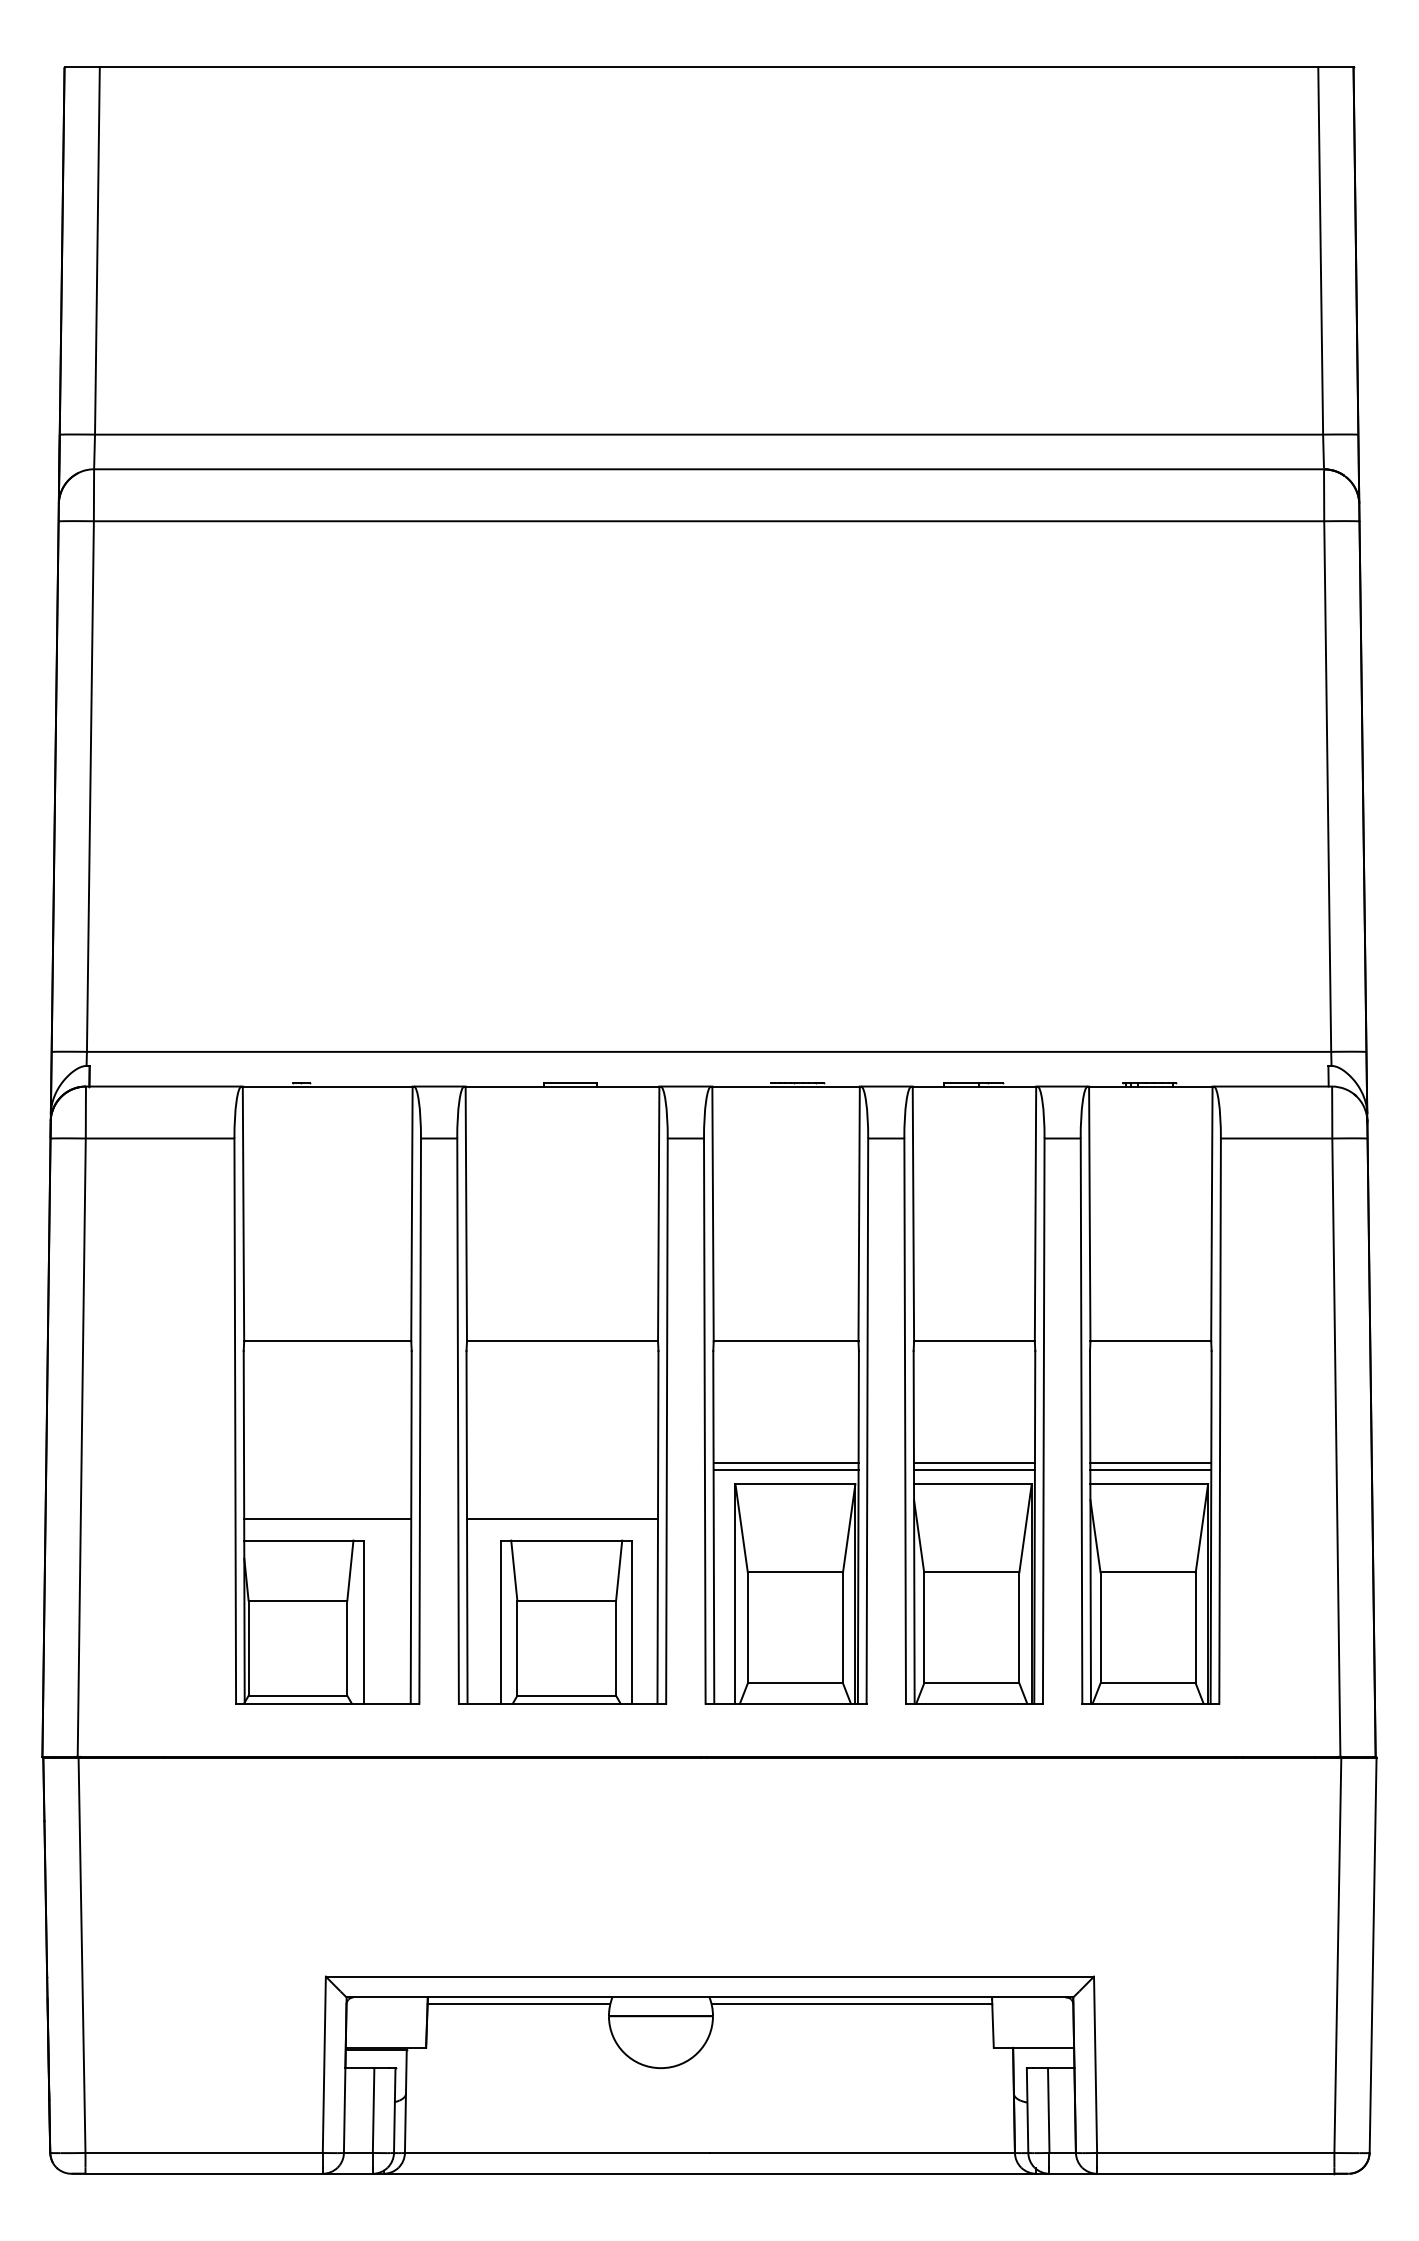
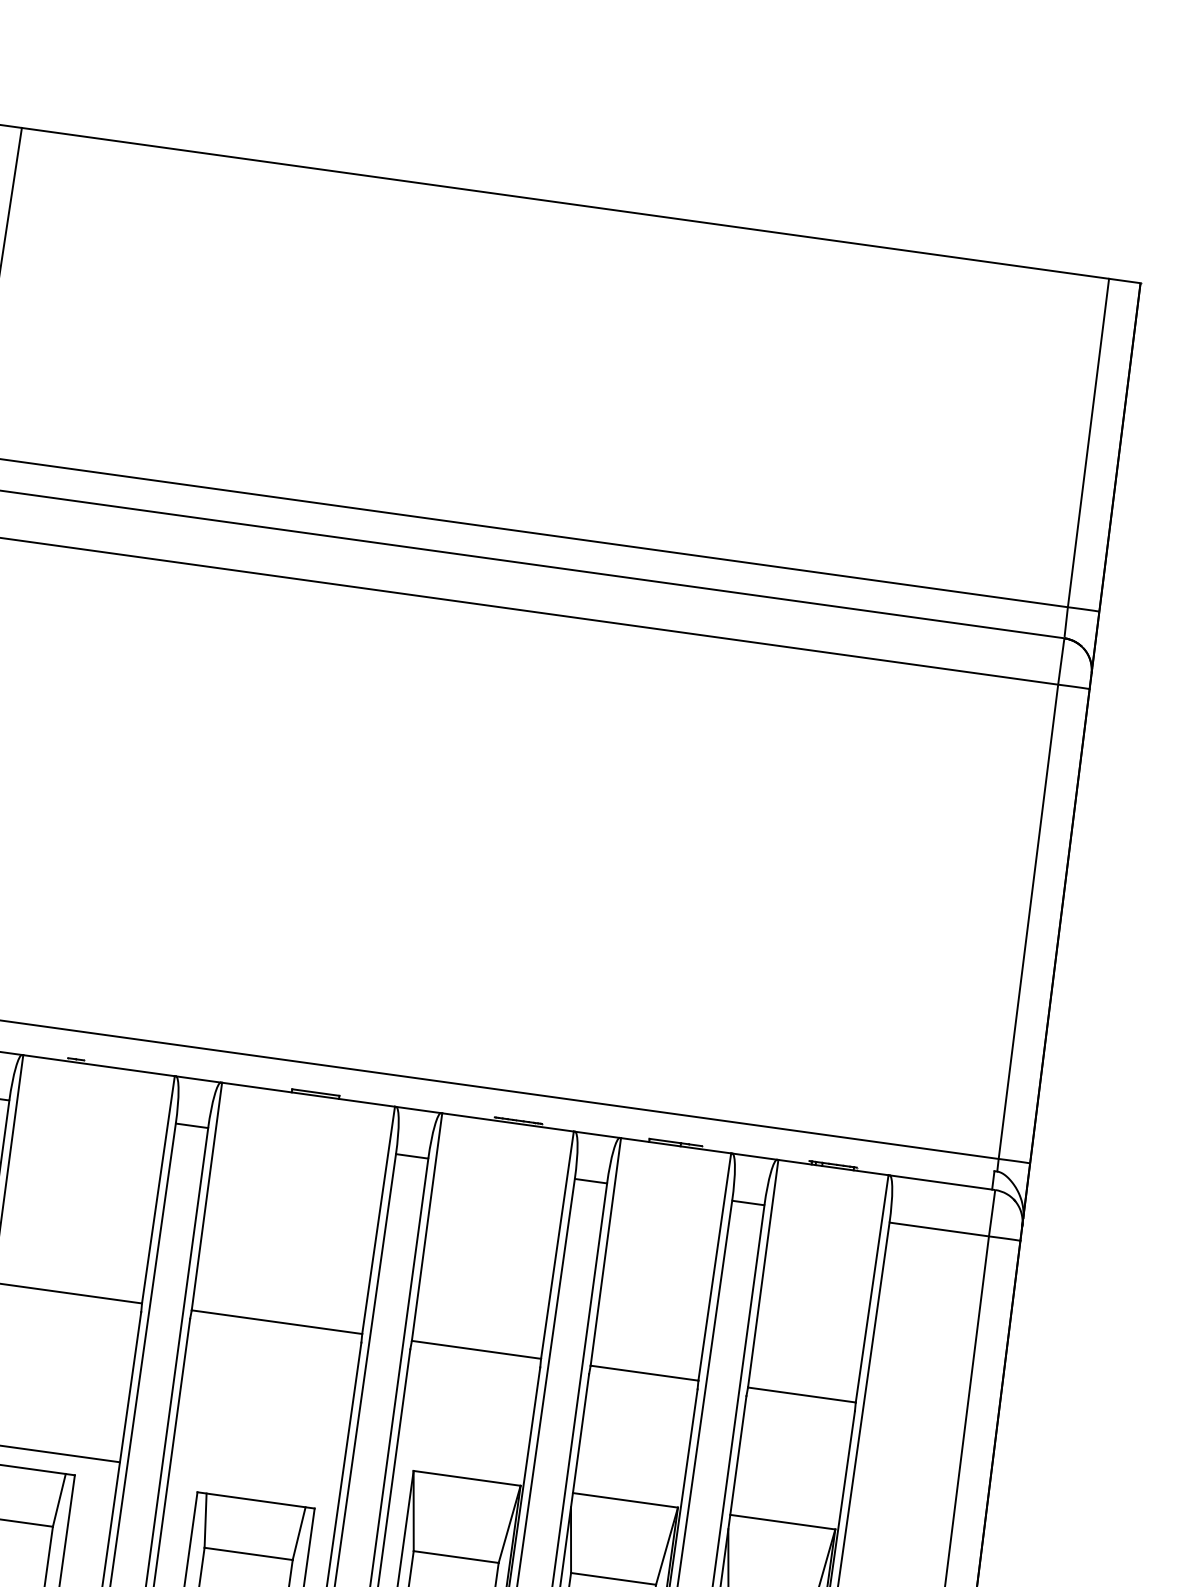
line: (785, 1463) -> (460, 1458), removed
line: (973, 1463) -> (628, 1481), removed
line: (1150, 1463) -> (786, 1503), removed
line: (785, 1470) -> (459, 1464), removed
line: (973, 1470) -> (627, 1488), removed
line: (1150, 1470) -> (785, 1510), removed
line: (562, 1519) -> (254, 1481), removed

